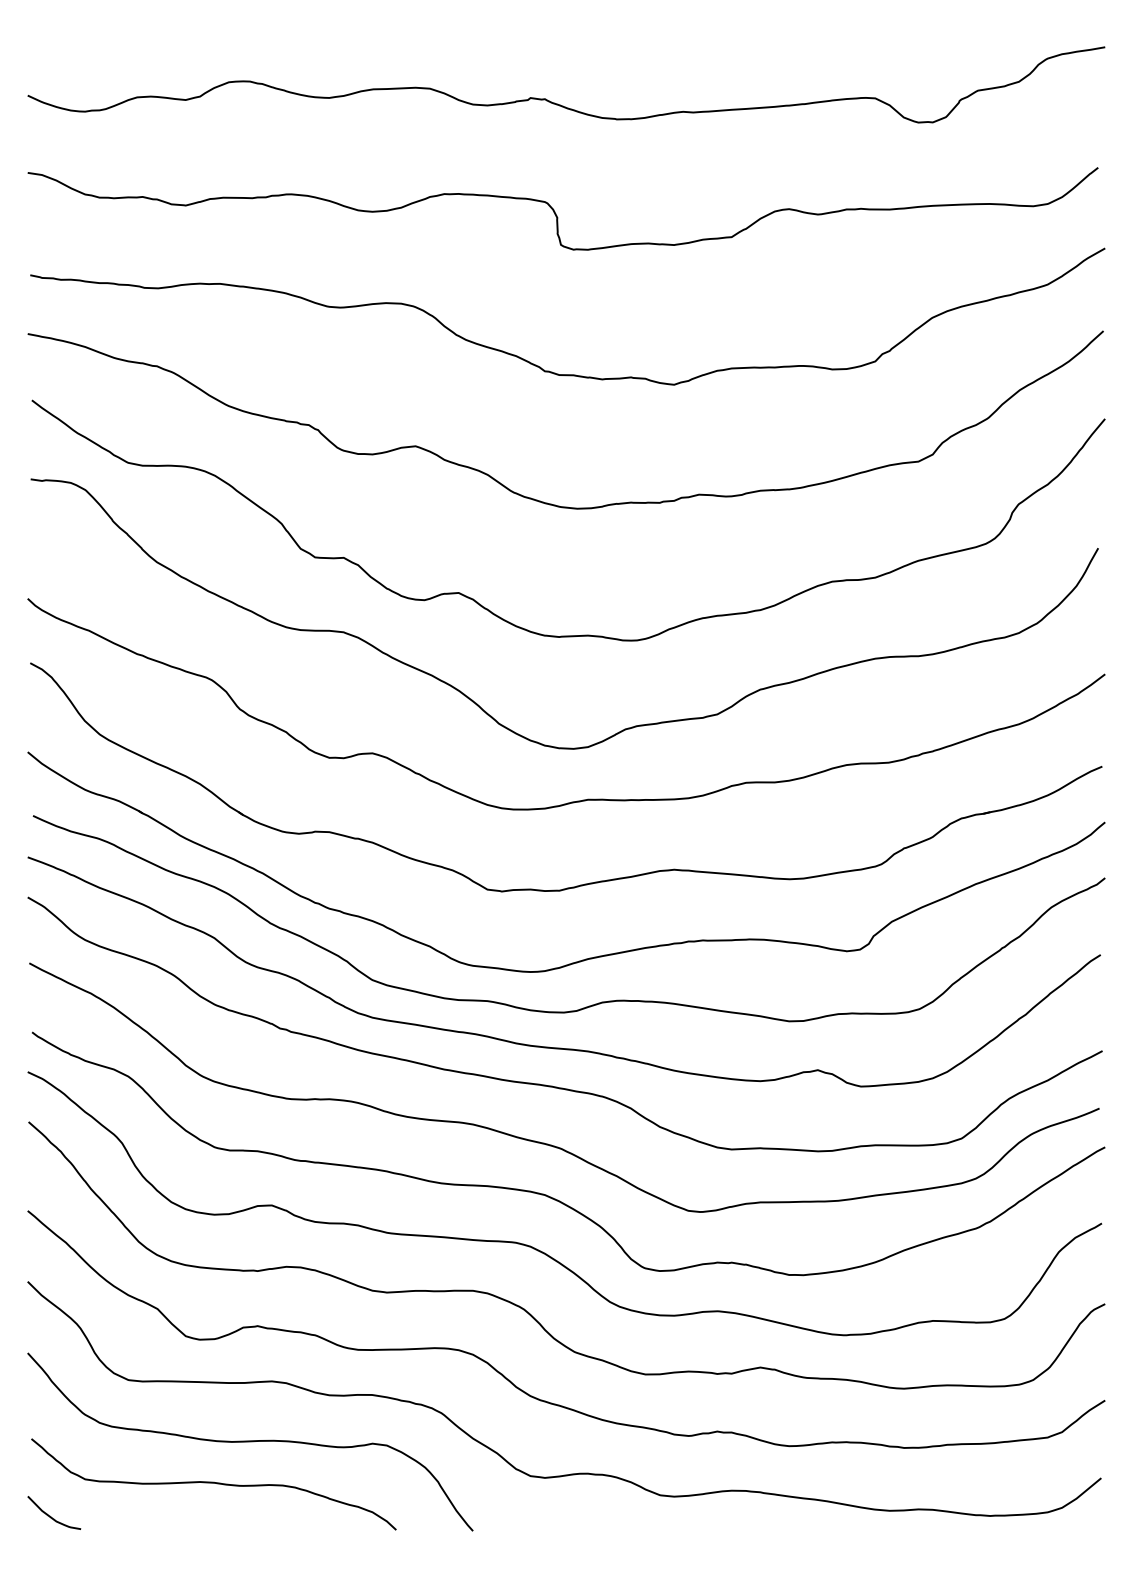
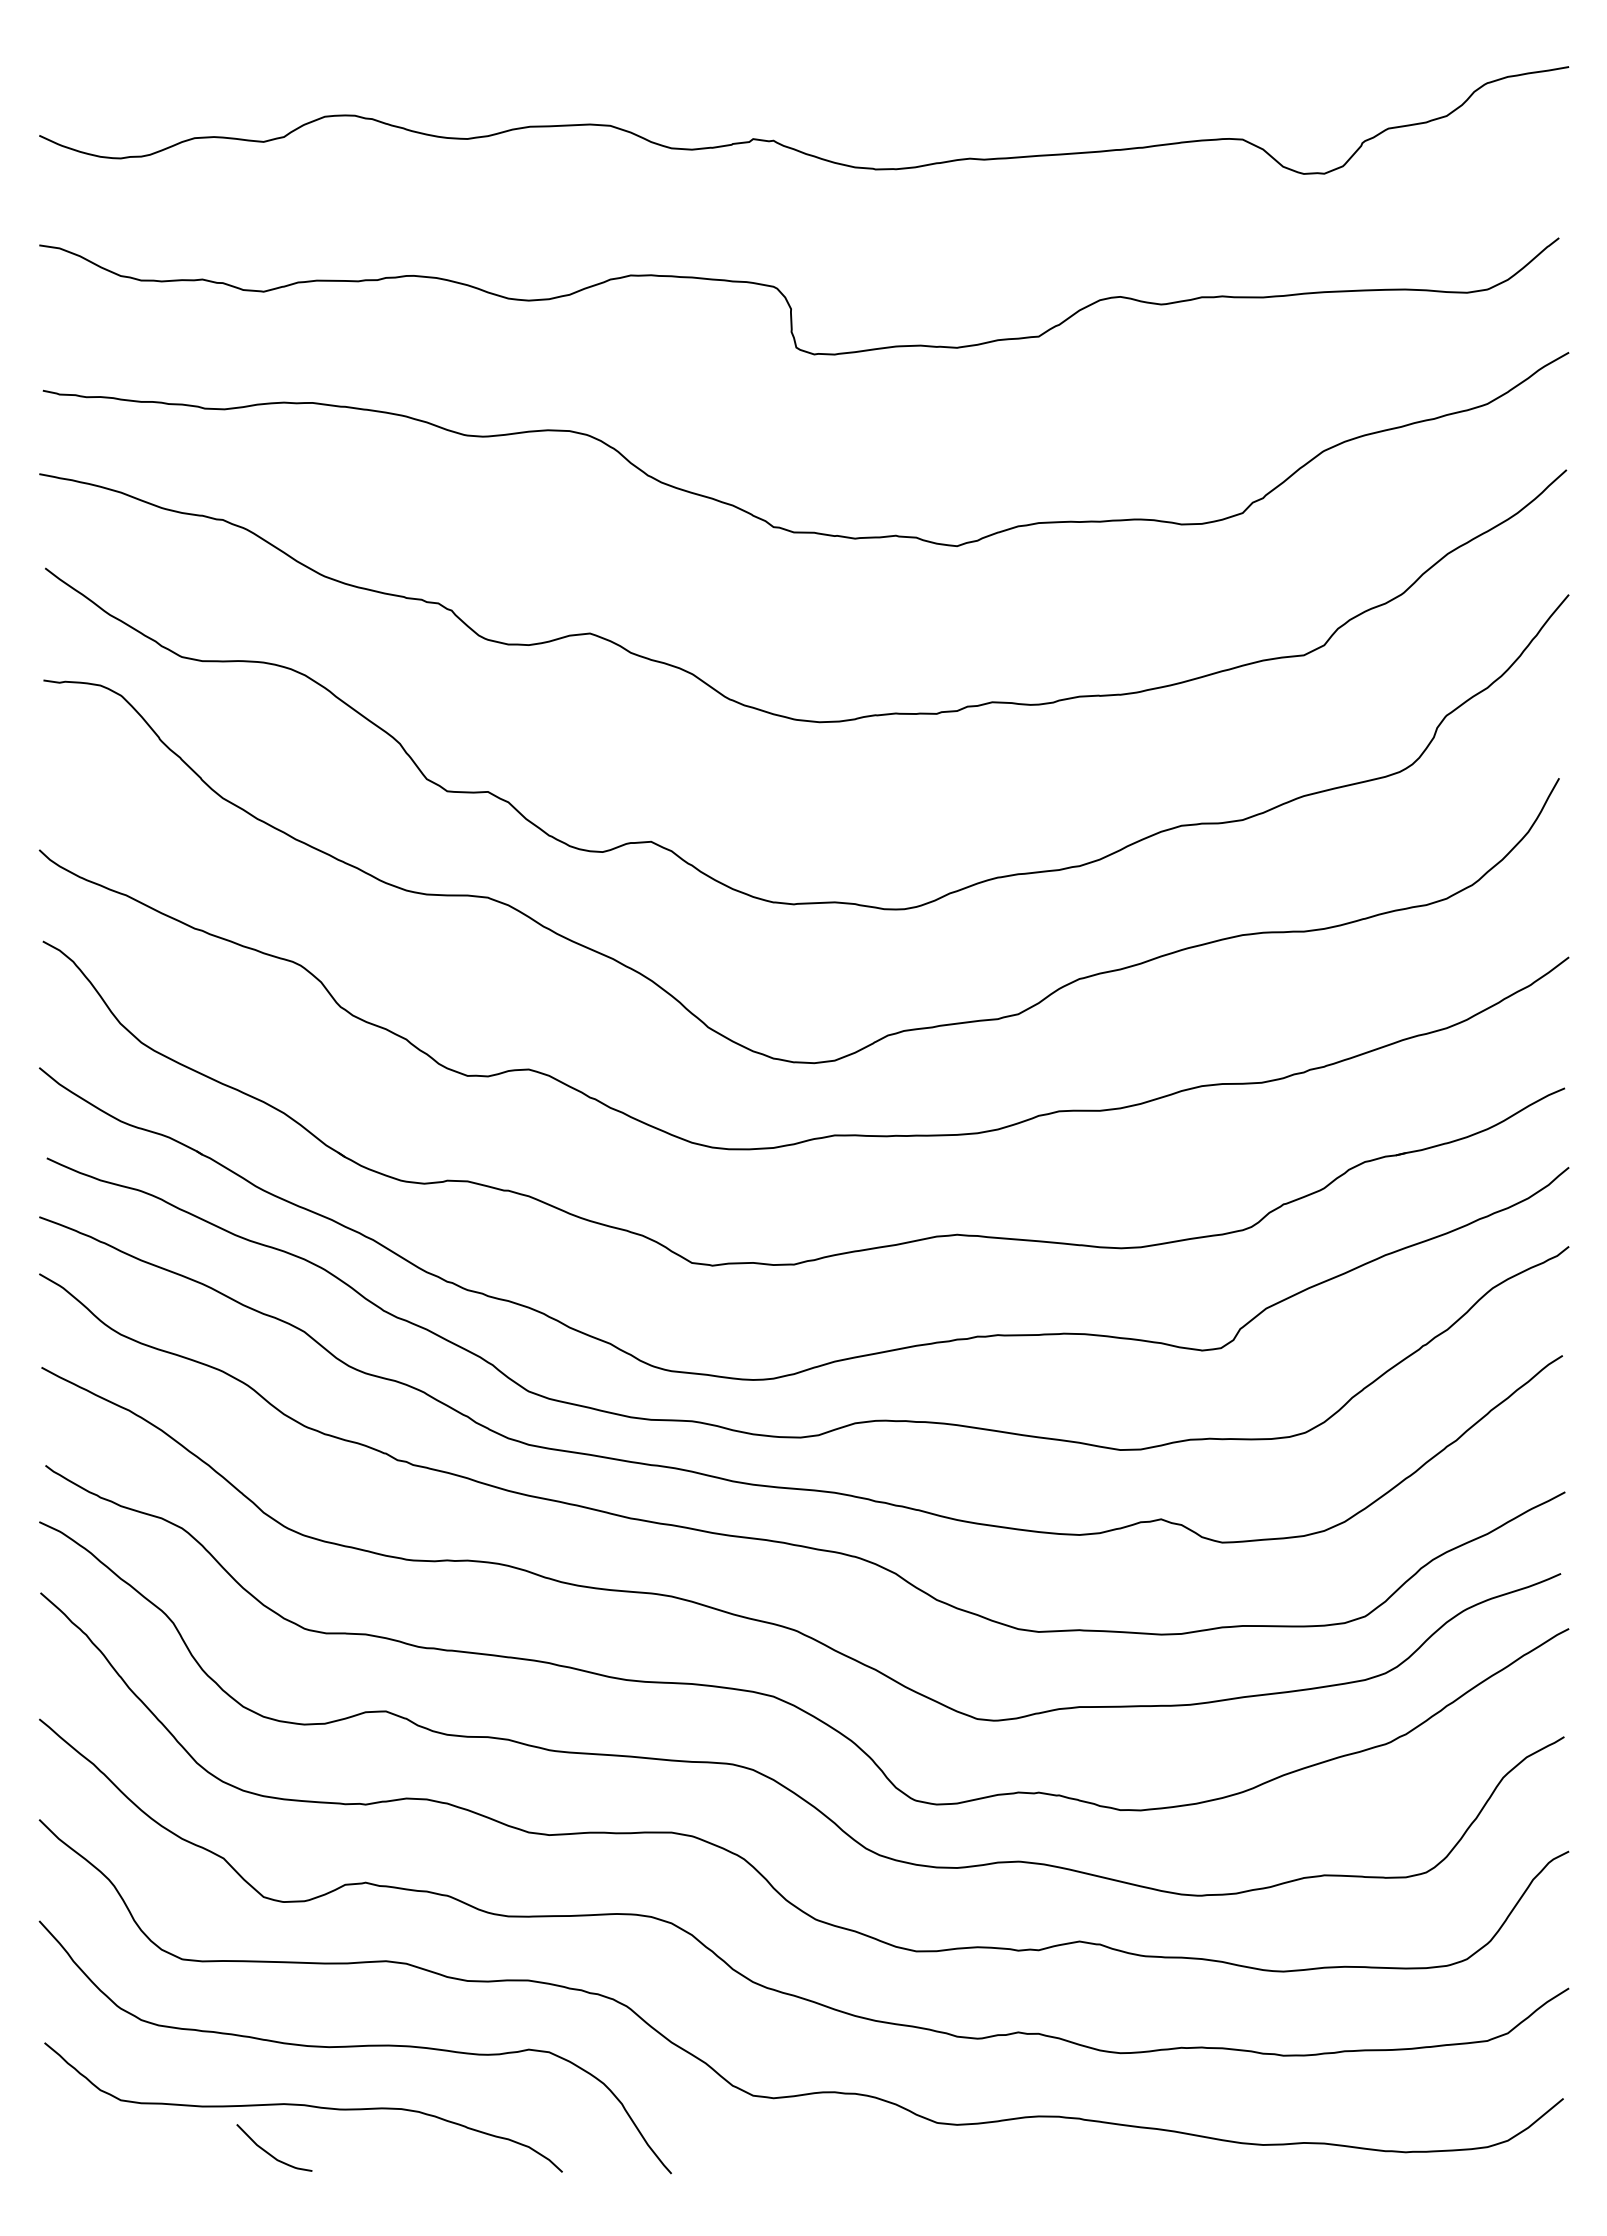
curve: (50, 1515) -> (268, 2151), moved

